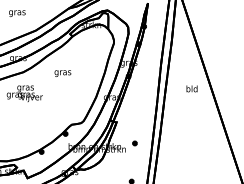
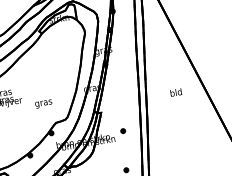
text: (62, 73) -> (43, 103), moved
text: (191, 88) -> (175, 92), moved

